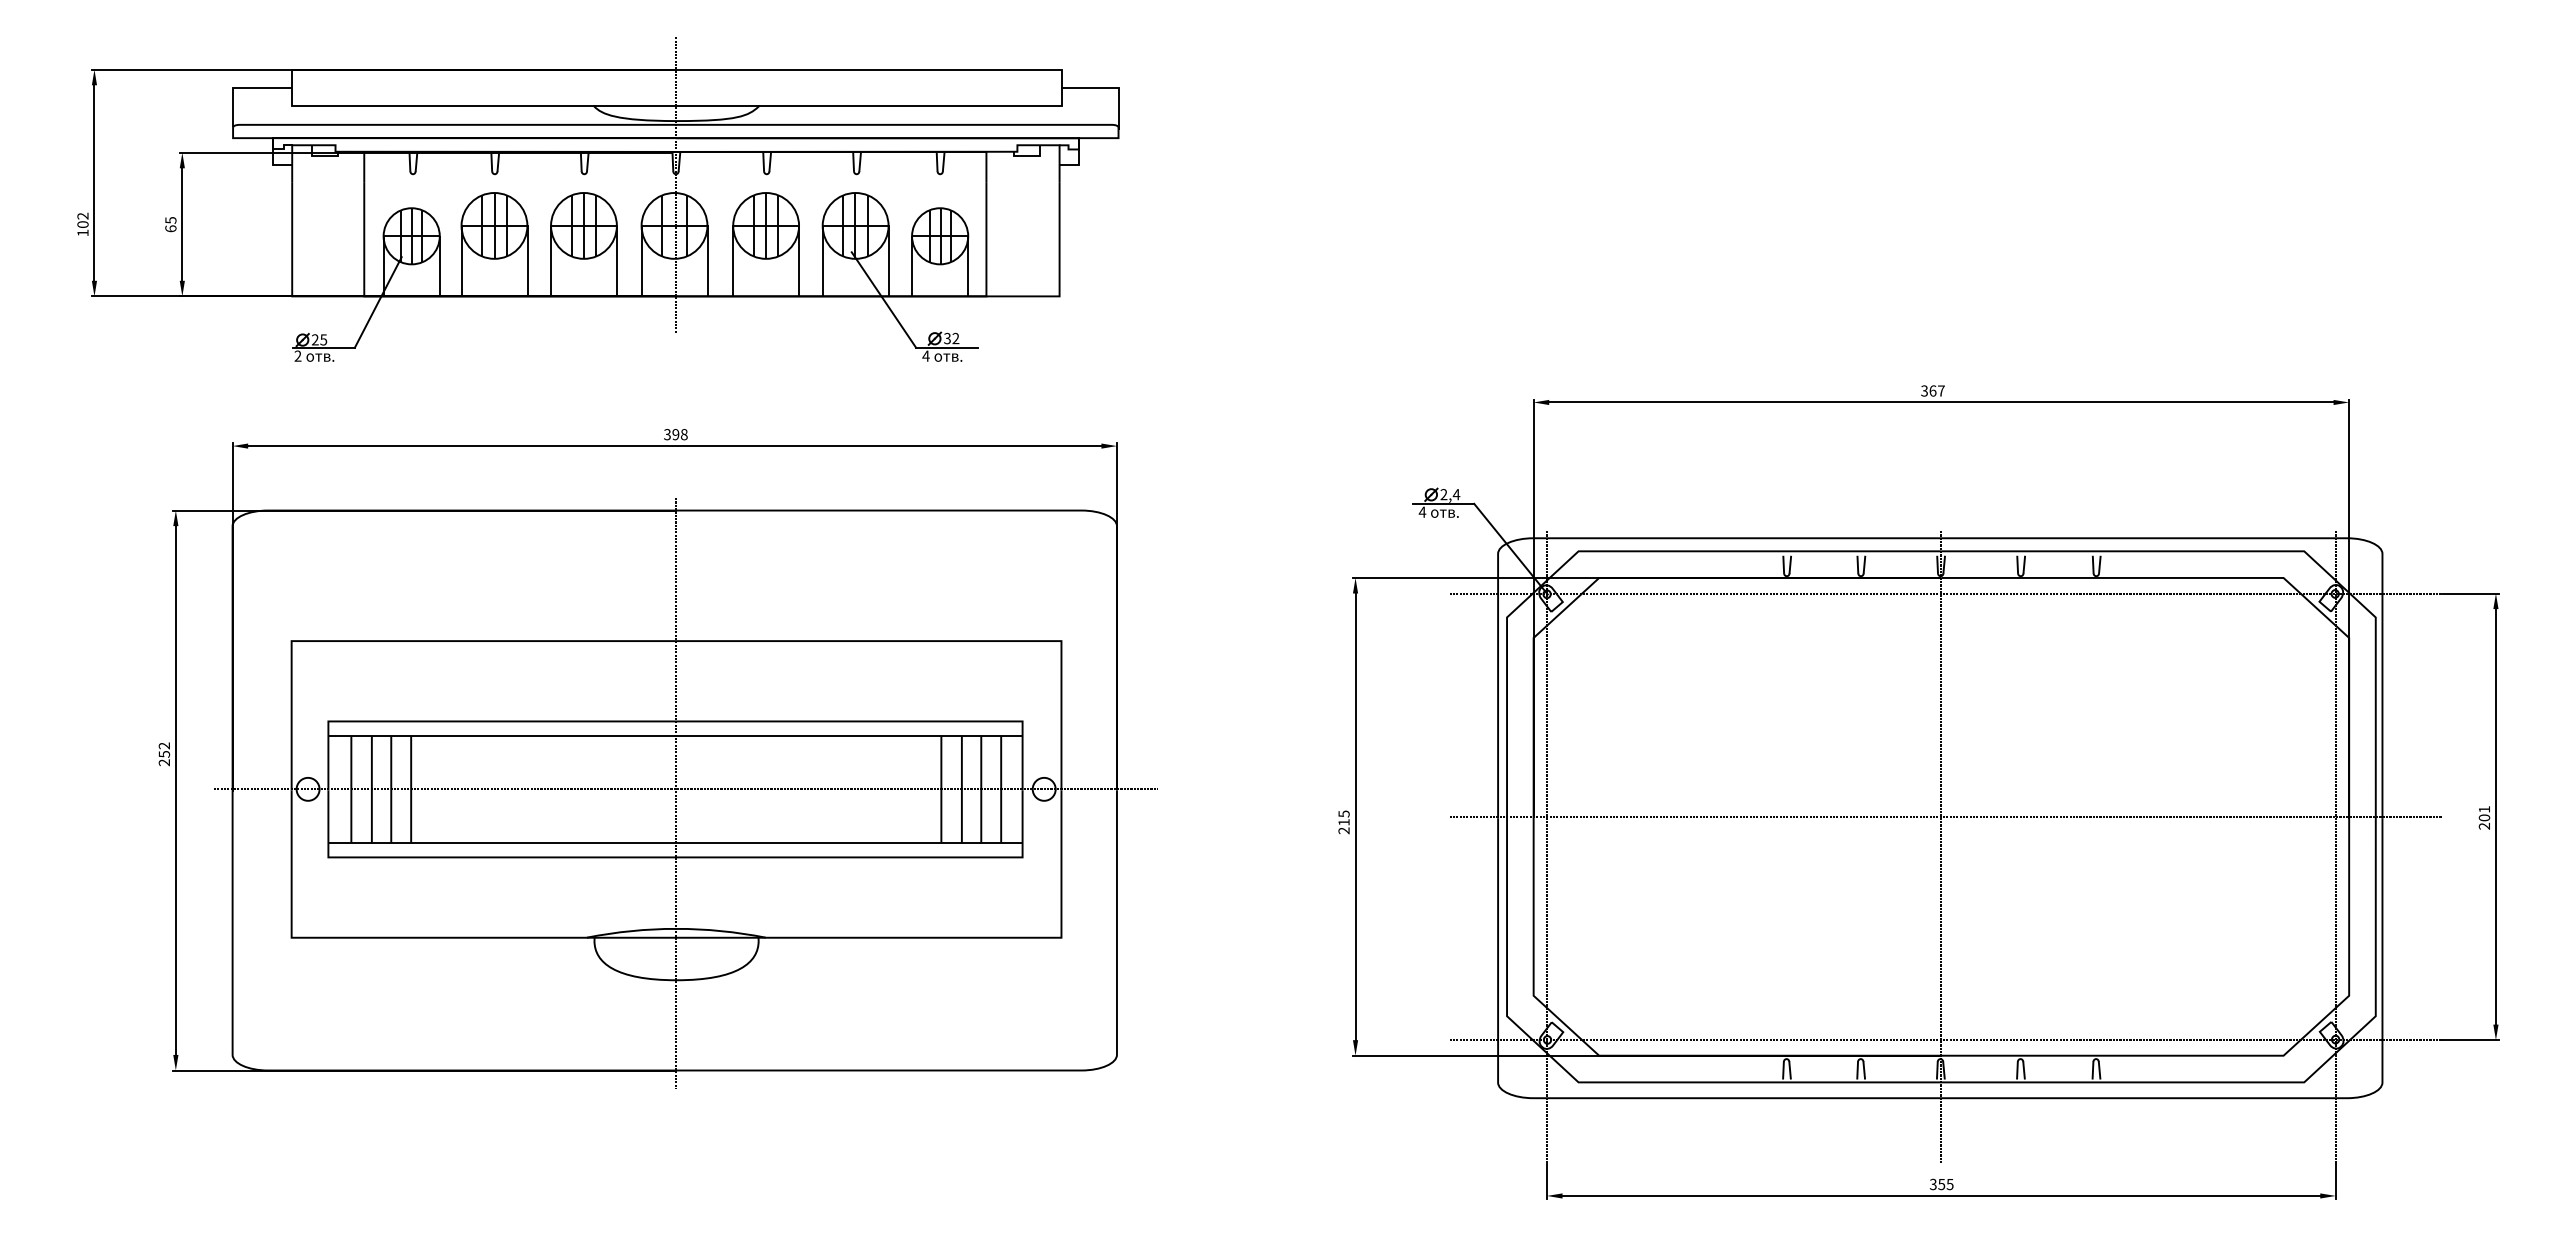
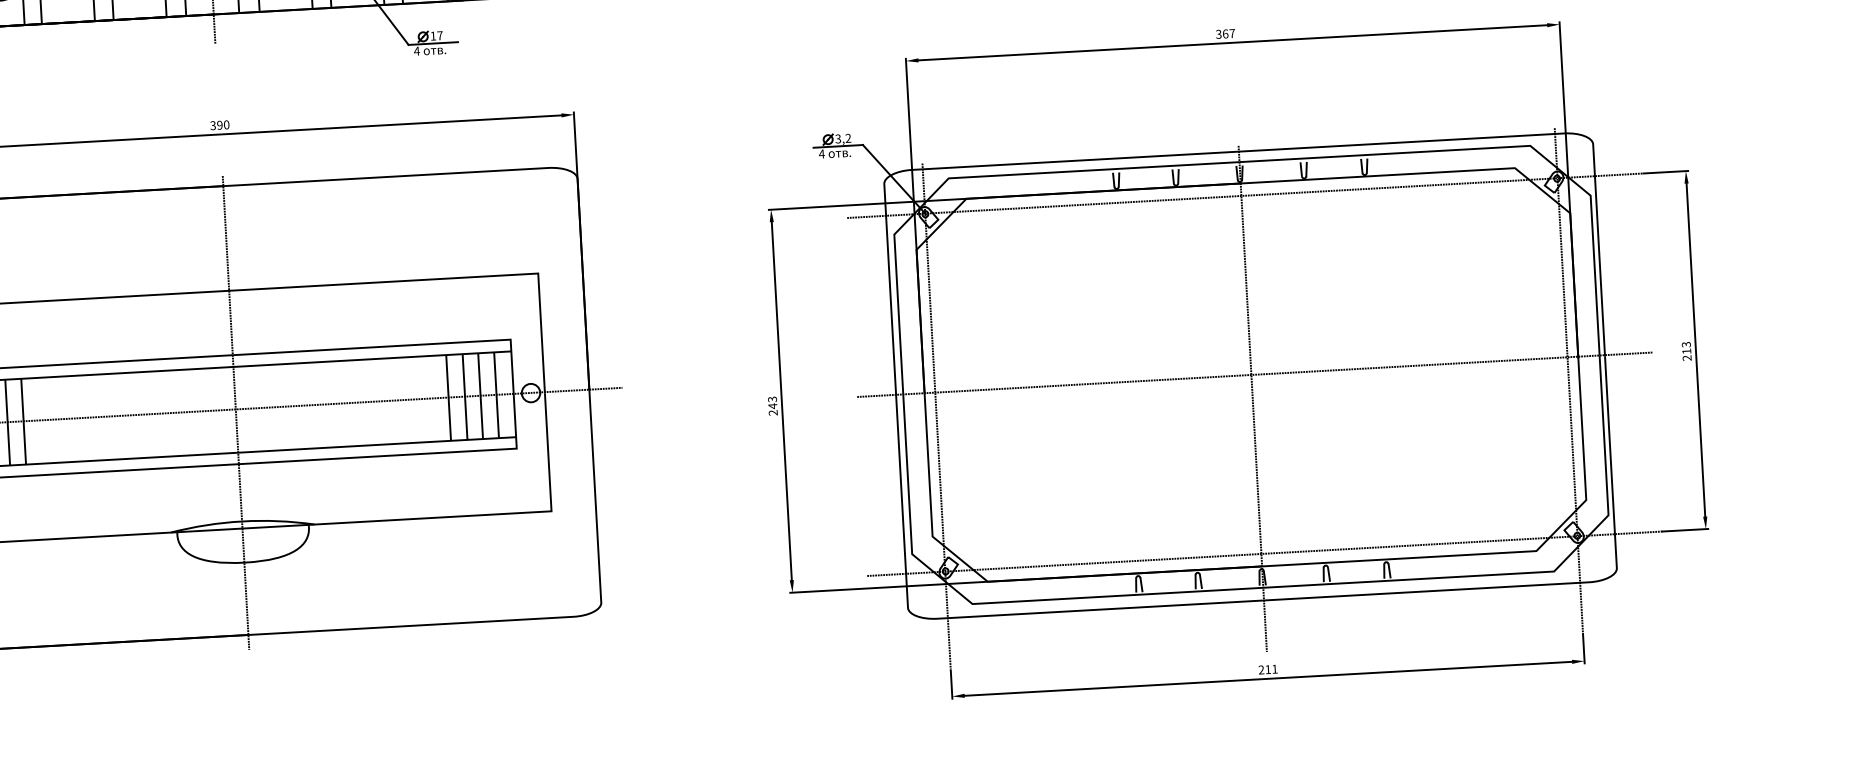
text: (951, 338) -> (436, 35), 32 -> 17
text: (683, 434) -> (226, 124), 398 -> 390
text: (1450, 494) -> (843, 138), 2,4 -> 3,2
text: (2484, 813) -> (1686, 347), 201 -> 213
text: (1343, 818) -> (772, 403), 215 -> 243
text: (1941, 1184) -> (1267, 669), 355 -> 211

